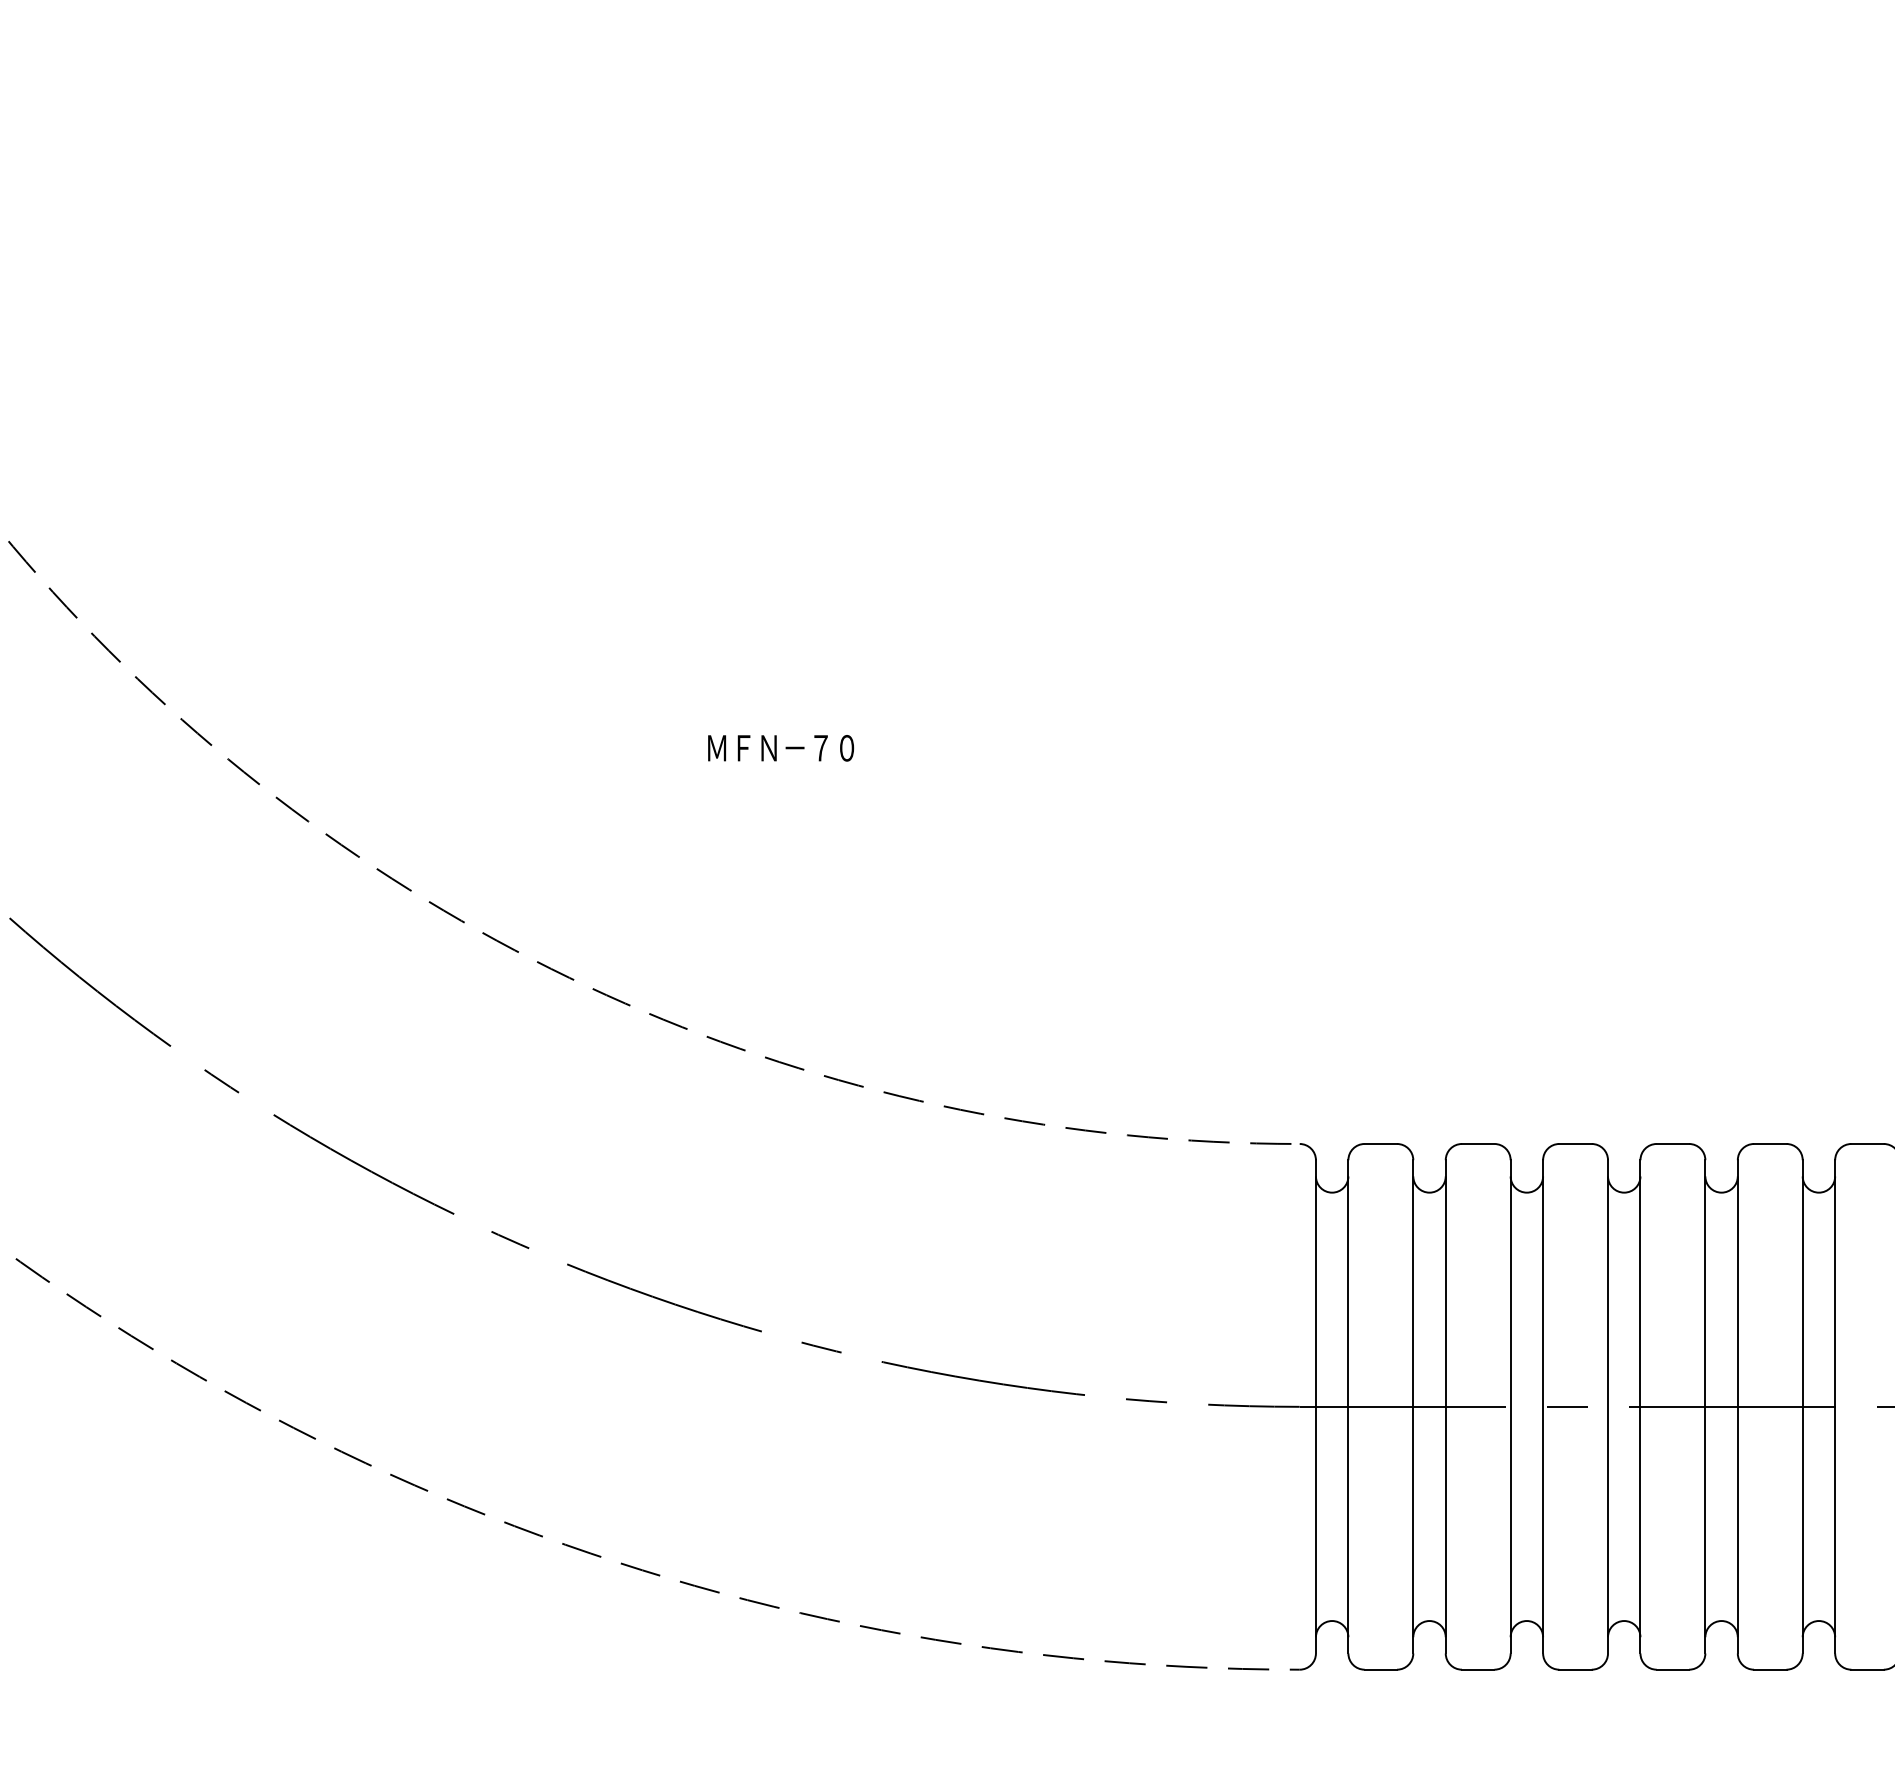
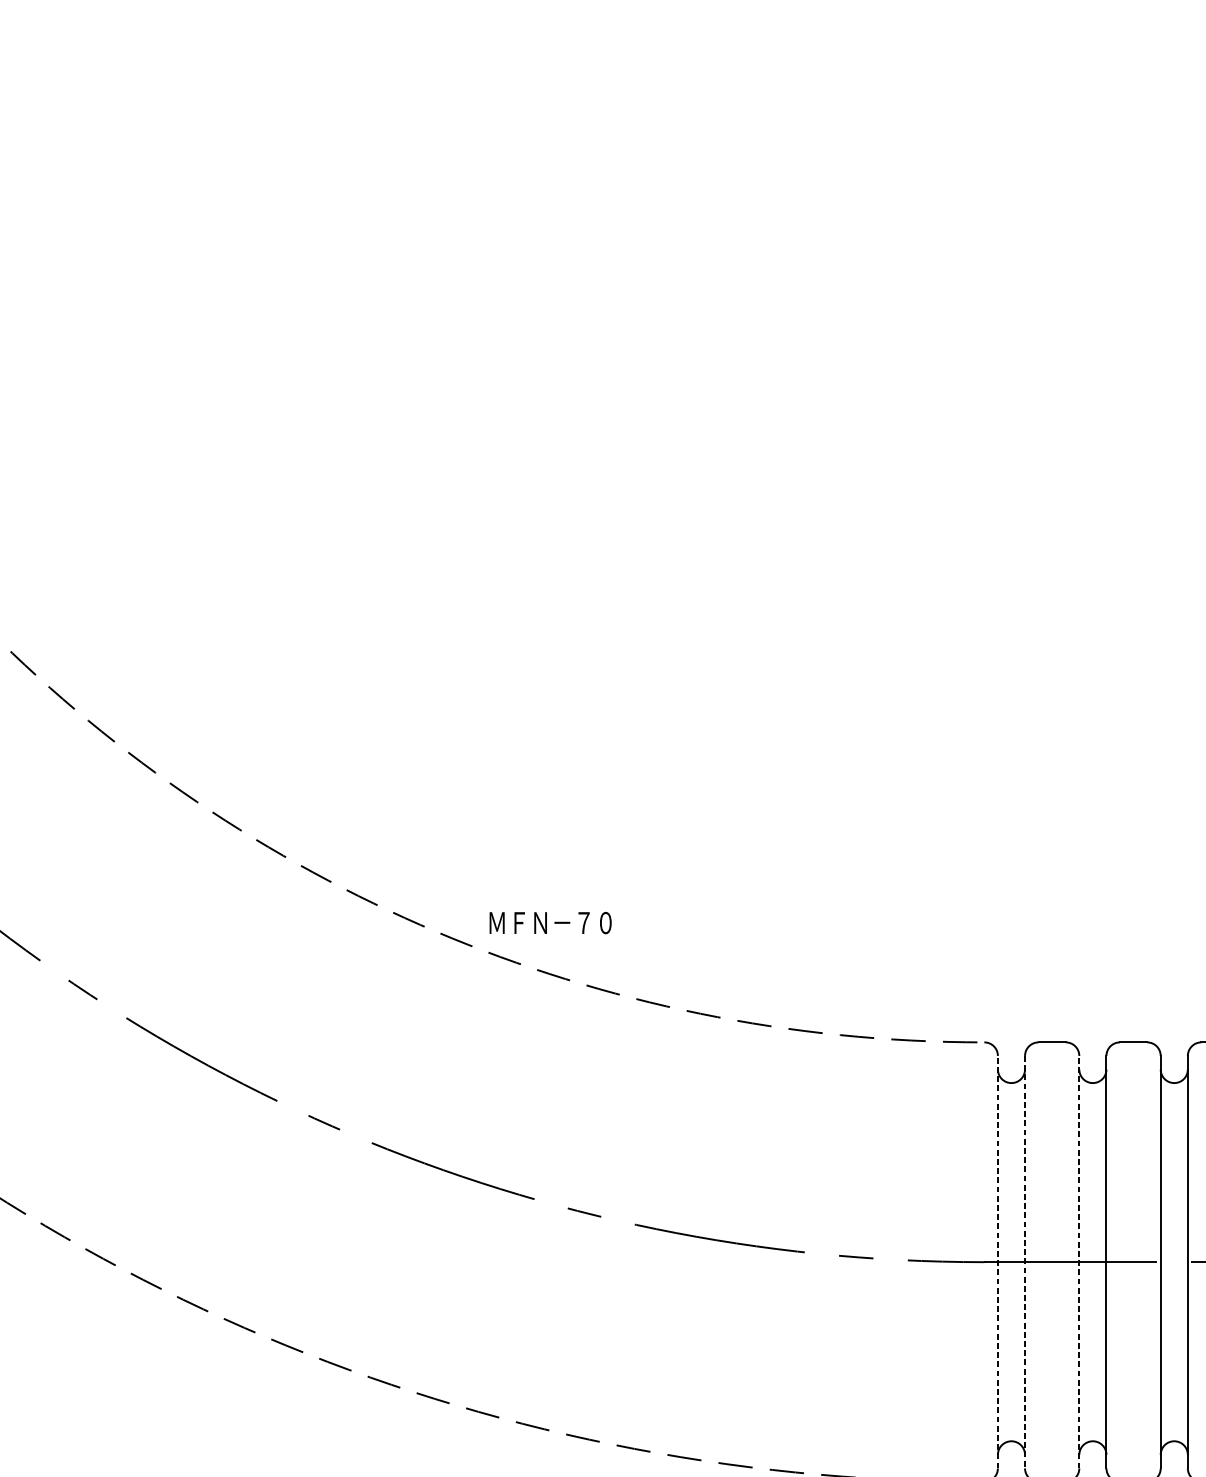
text: (781, 748) -> (551, 923), moved
line: (1315, 1406) -> (997, 1261), solid -> dashed
line: (1348, 1406) -> (1025, 1261), solid -> dashed
line: (1413, 1406) -> (1079, 1261), solid -> dashed

